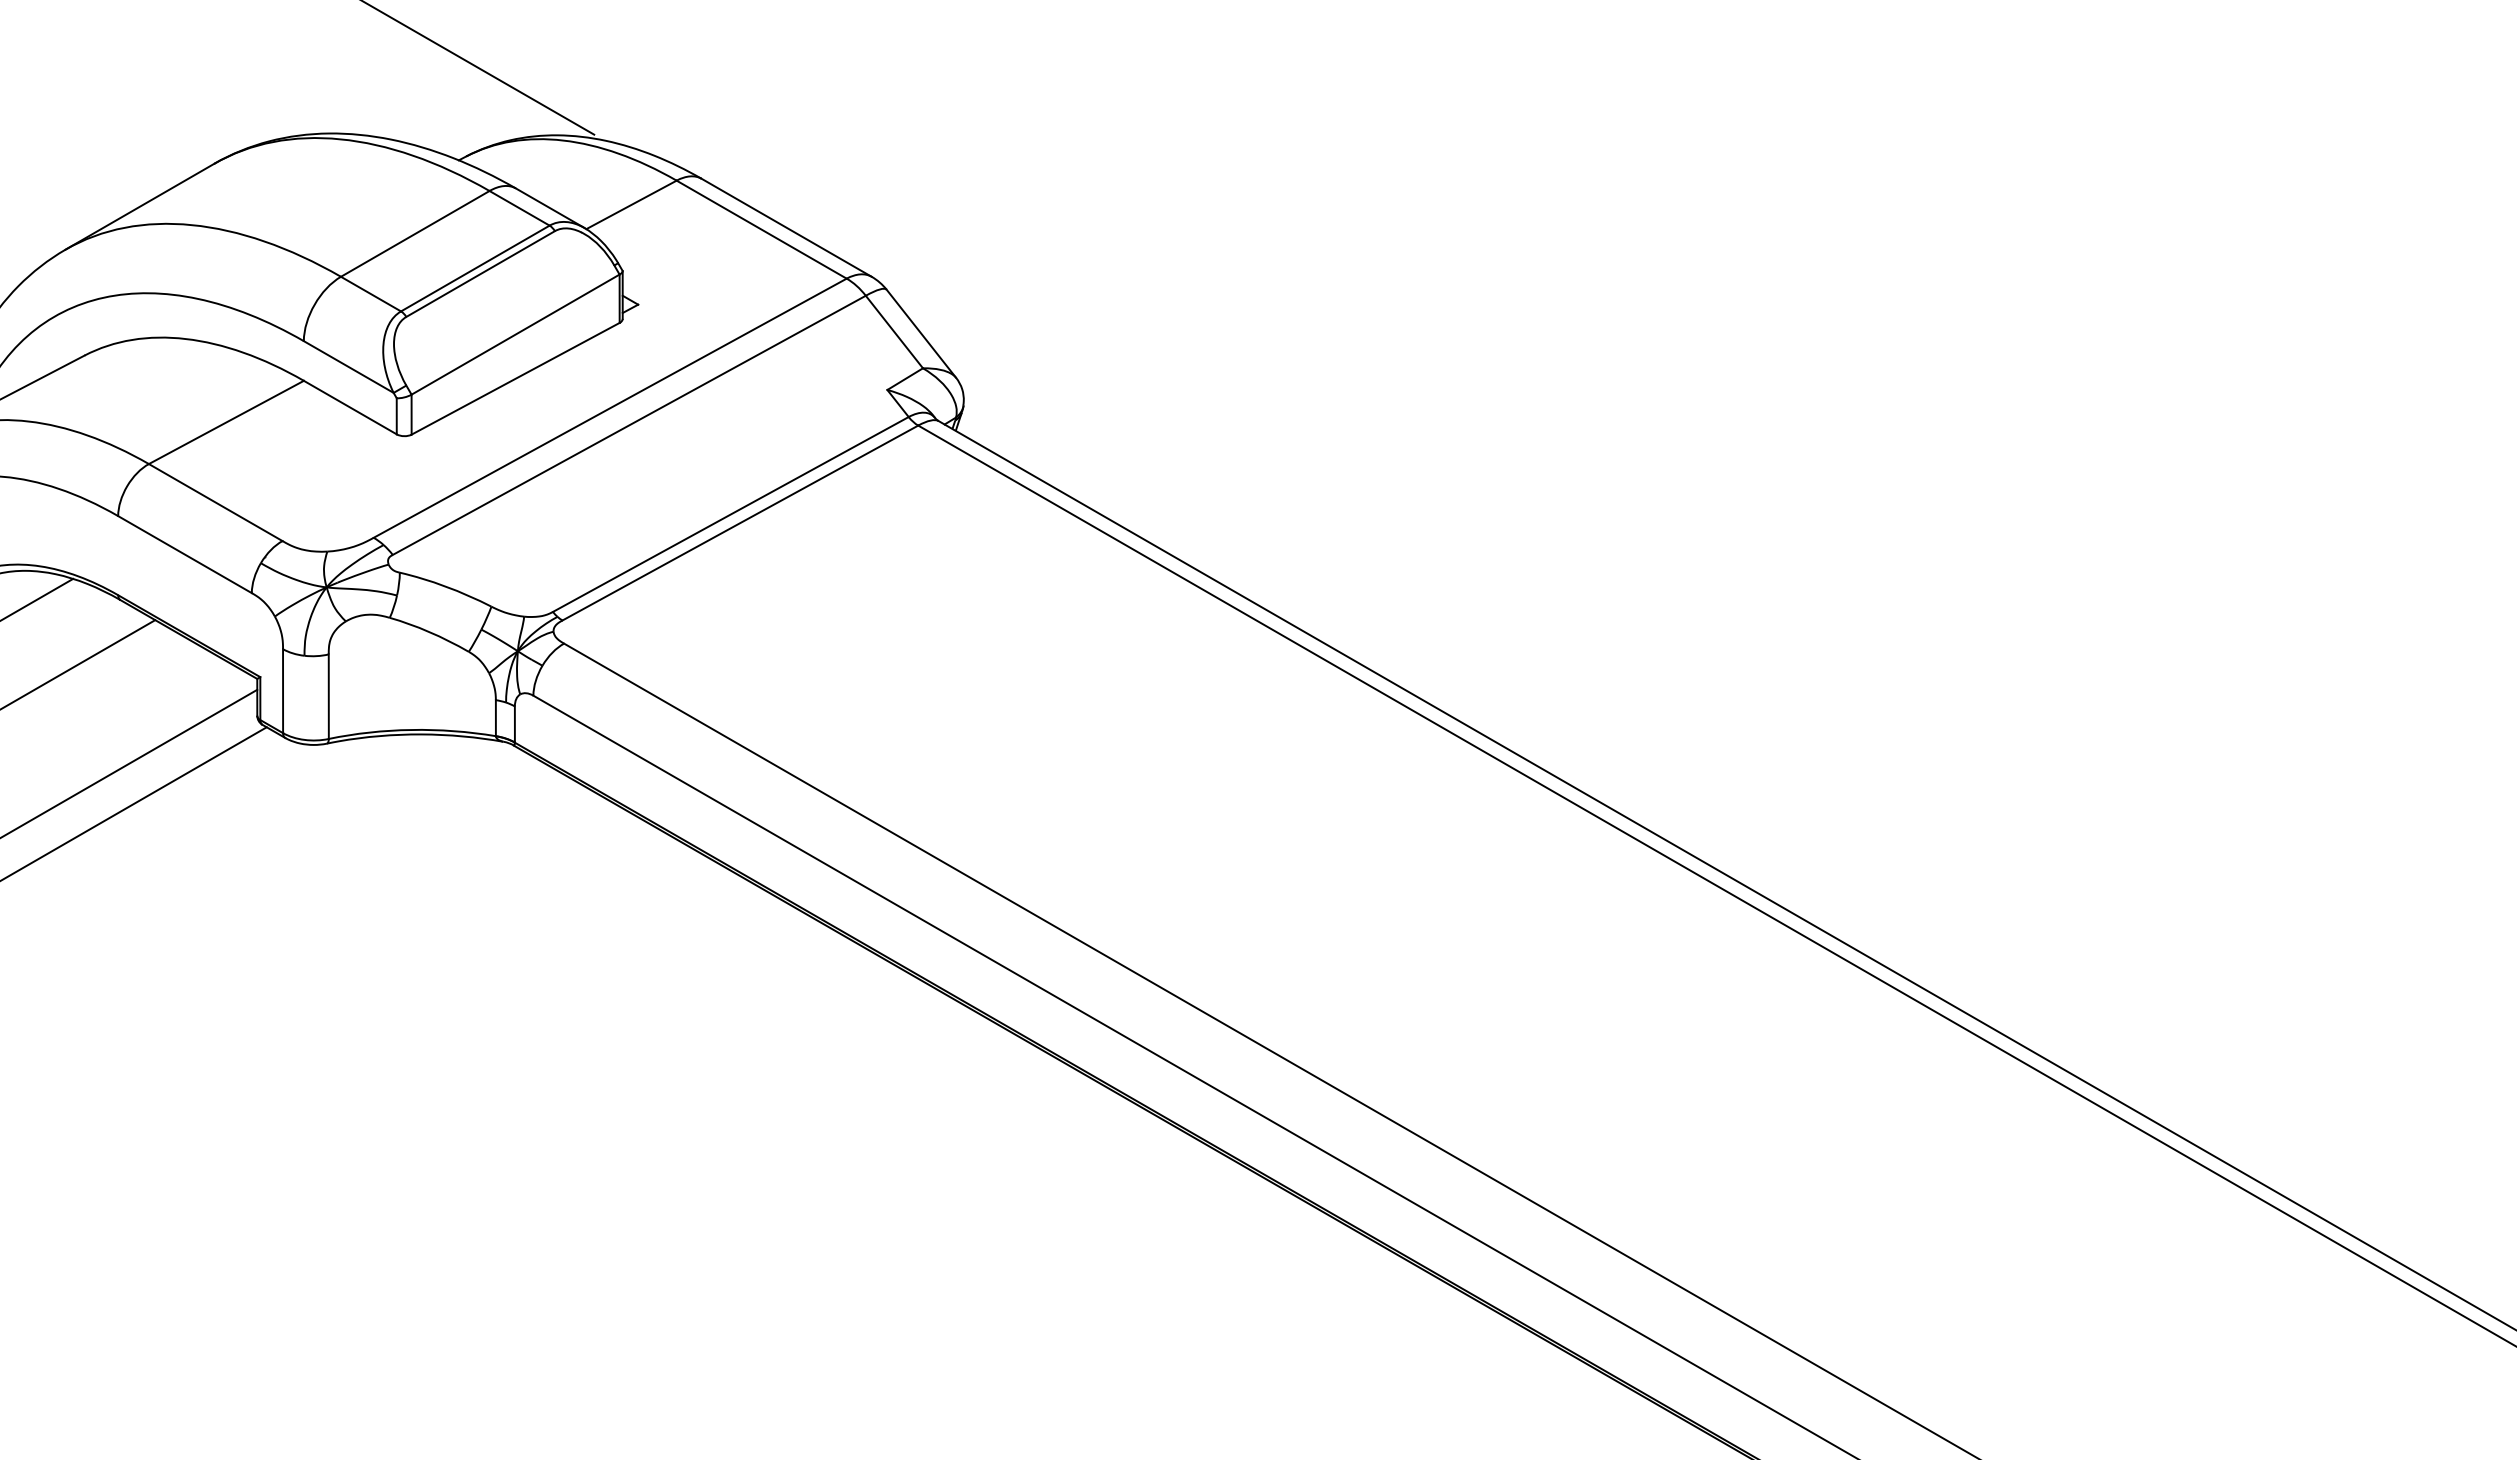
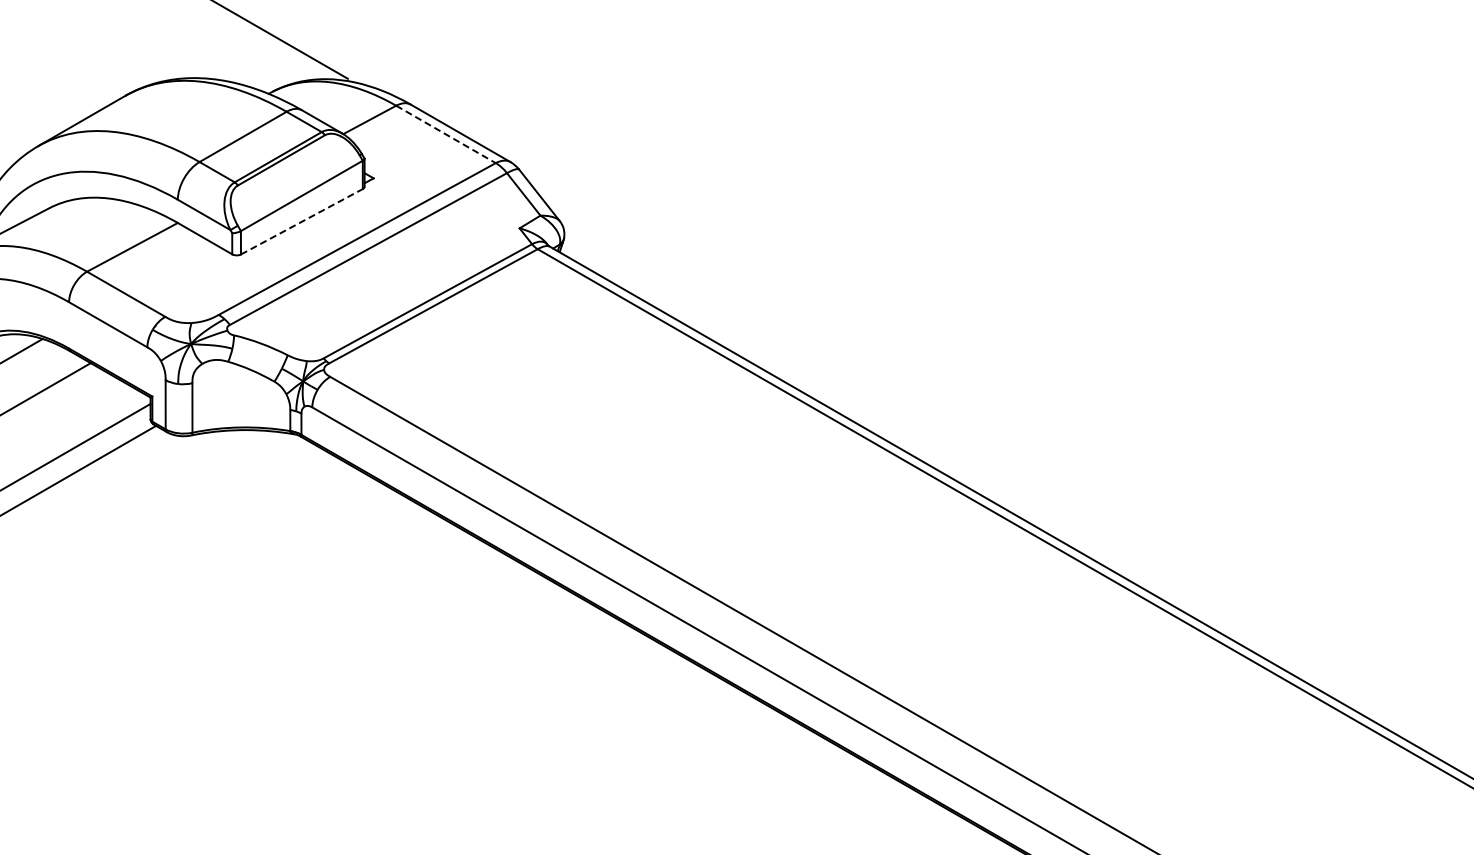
line: (762, 229) -> (446, 134), solid -> dashed
line: (516, 378) -> (302, 221), solid -> dashed

